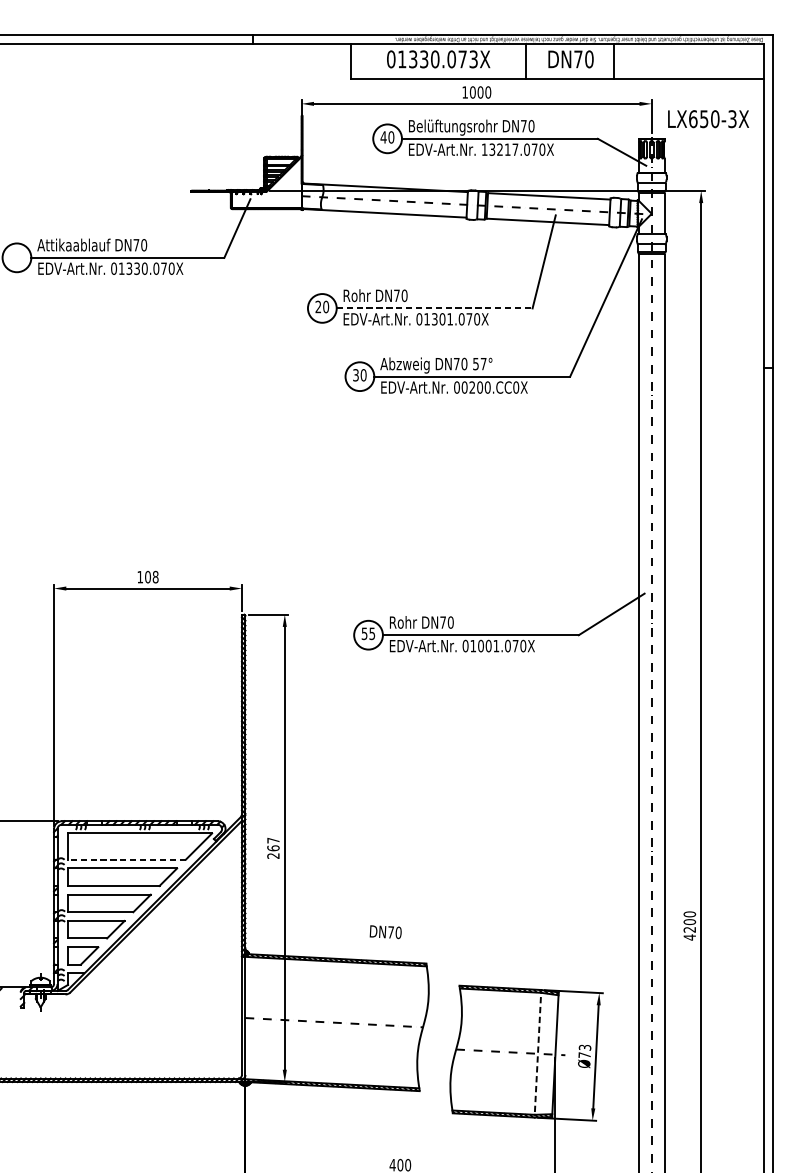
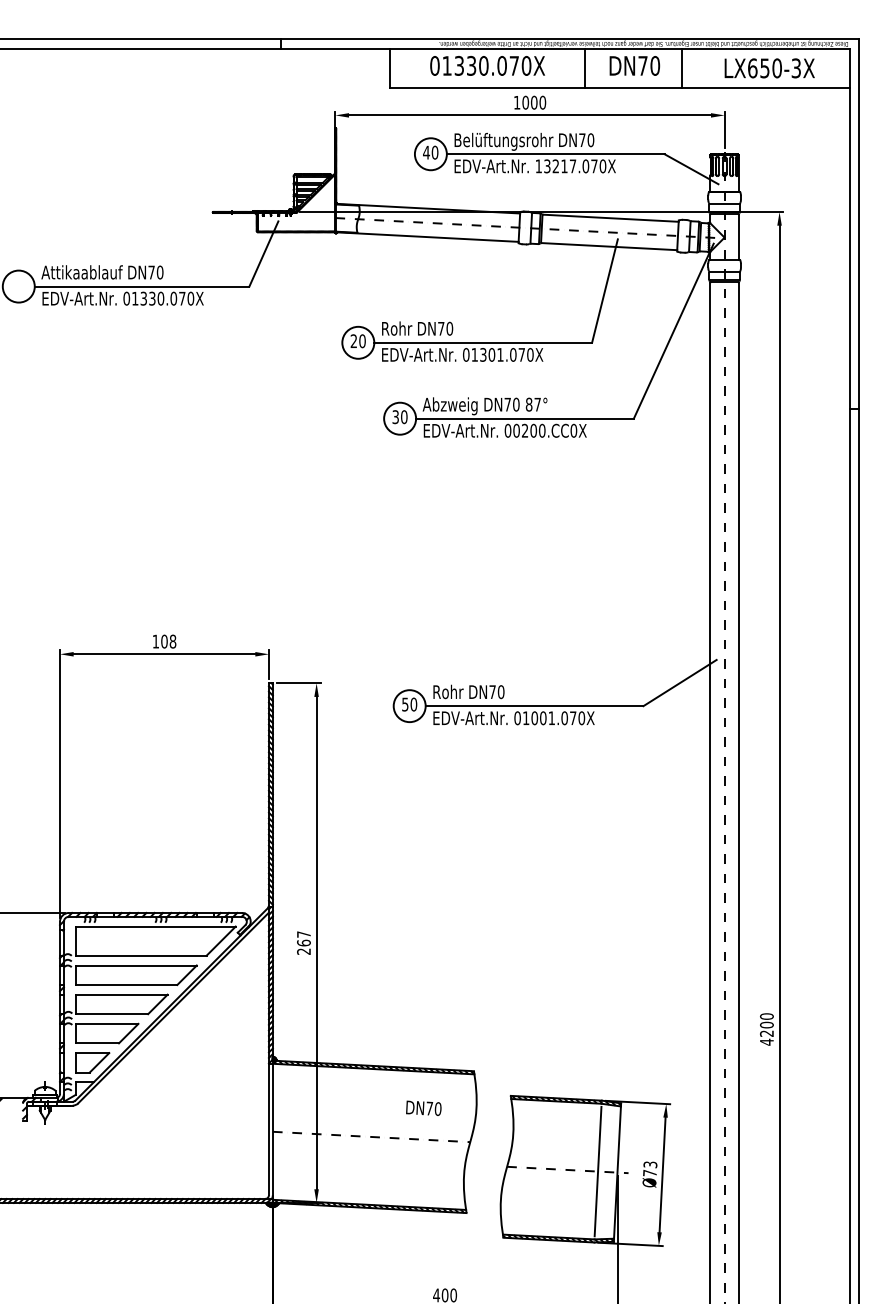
text: (473, 59) -> (526, 65), 01330.073X -> 01330.070X
text: (708, 119) -> (769, 68), moved
line: (434, 308) -> (483, 342), dashed -> solid
text: (475, 363) -> (528, 404), 57° -> 87°
text: (371, 633) -> (413, 704), 55 -> 50
line: (126, 859) -> (140, 955), dashed -> solid
text: (385, 931) -> (423, 1107), moved
line: (538, 1053) -> (598, 1171), dashed -> solid

